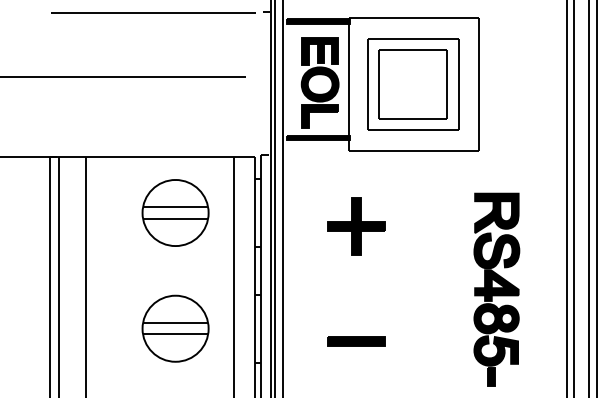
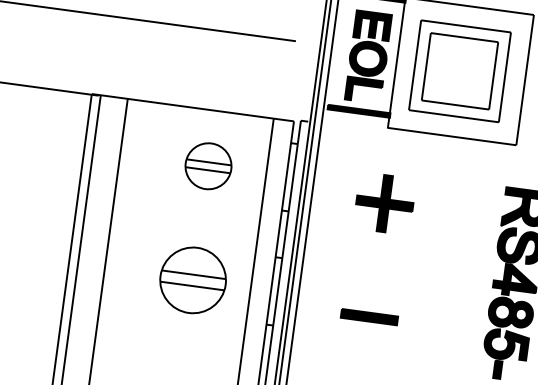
part: (175, 212) -> (208, 165), size x0.7

